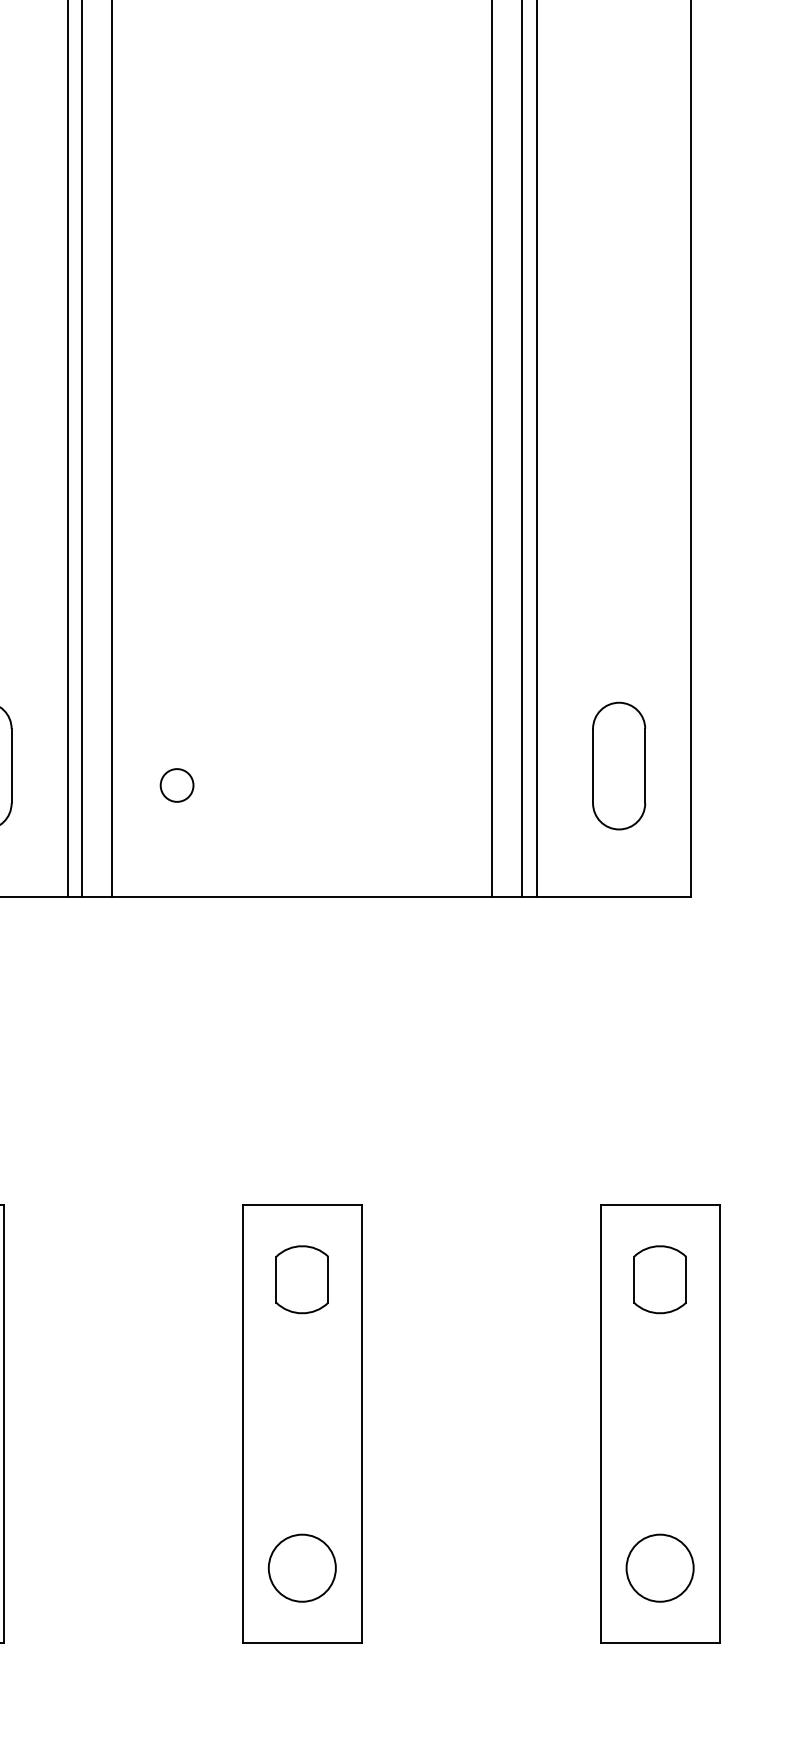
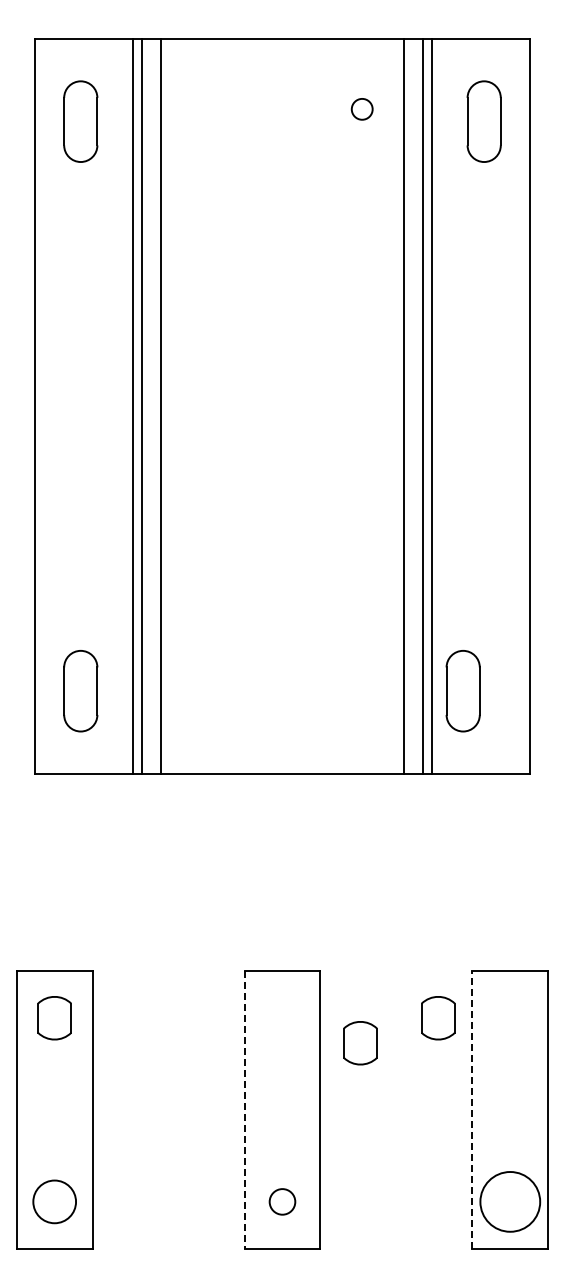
part: (618, 766) -> (462, 691), moved
circle: (176, 785) -> (202, 703), removed
part: (302, 1280) -> (360, 1043), moved
part: (660, 1280) -> (438, 1018), moved
line: (600, 1423) -> (472, 1109), solid -> dashed
line: (242, 1424) -> (244, 1110), solid -> dashed
circle: (302, 1567) -> (282, 1201), size x0.6
circle: (658, 1567) -> (509, 1201), size x1.4

